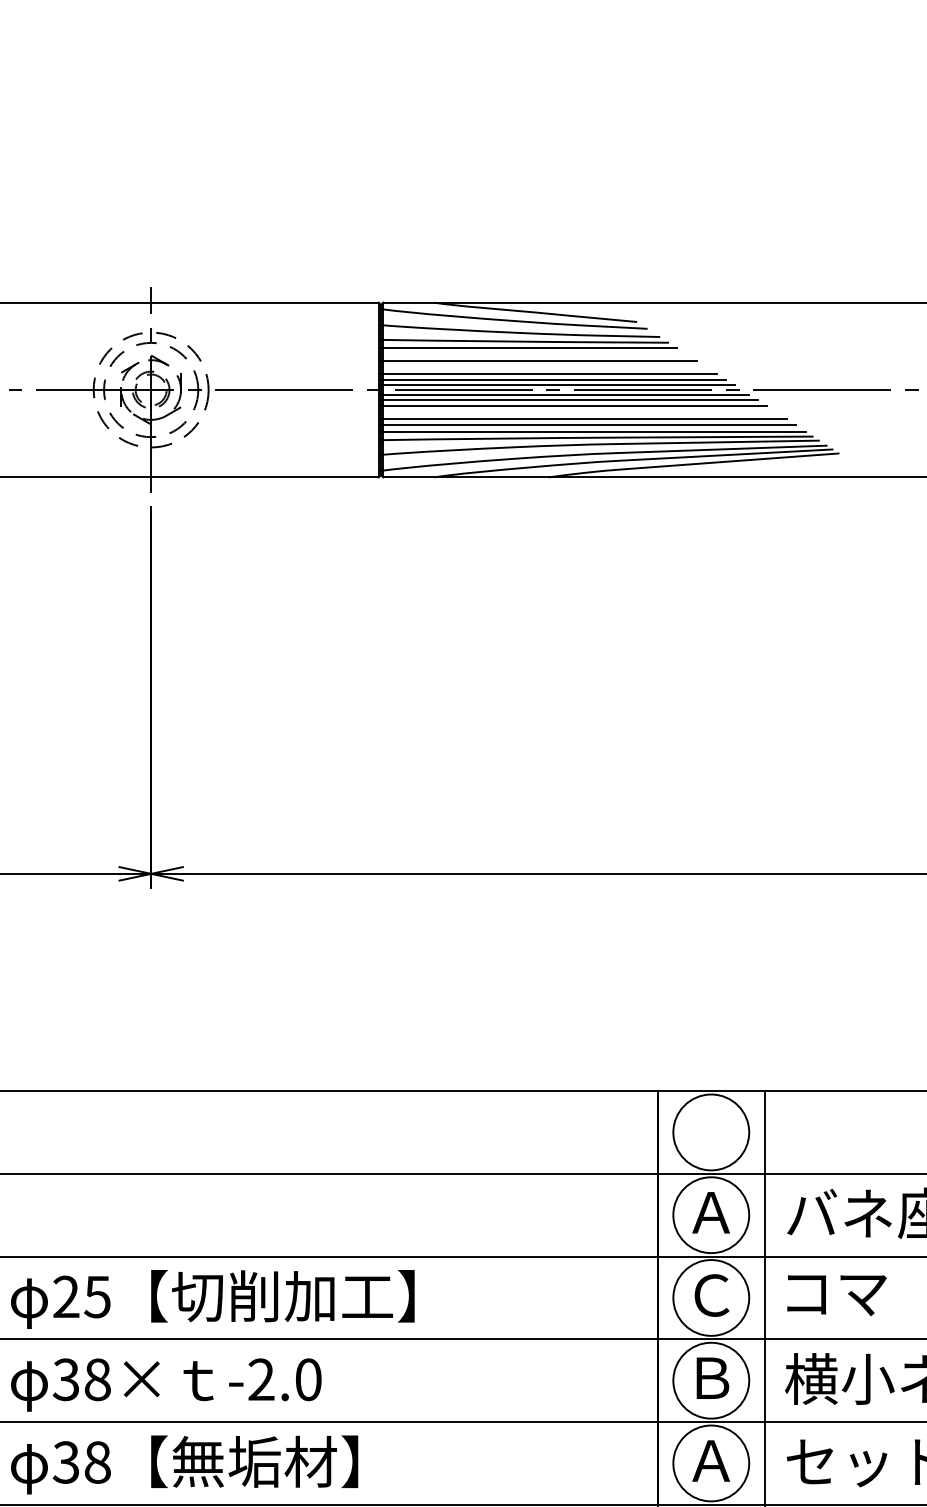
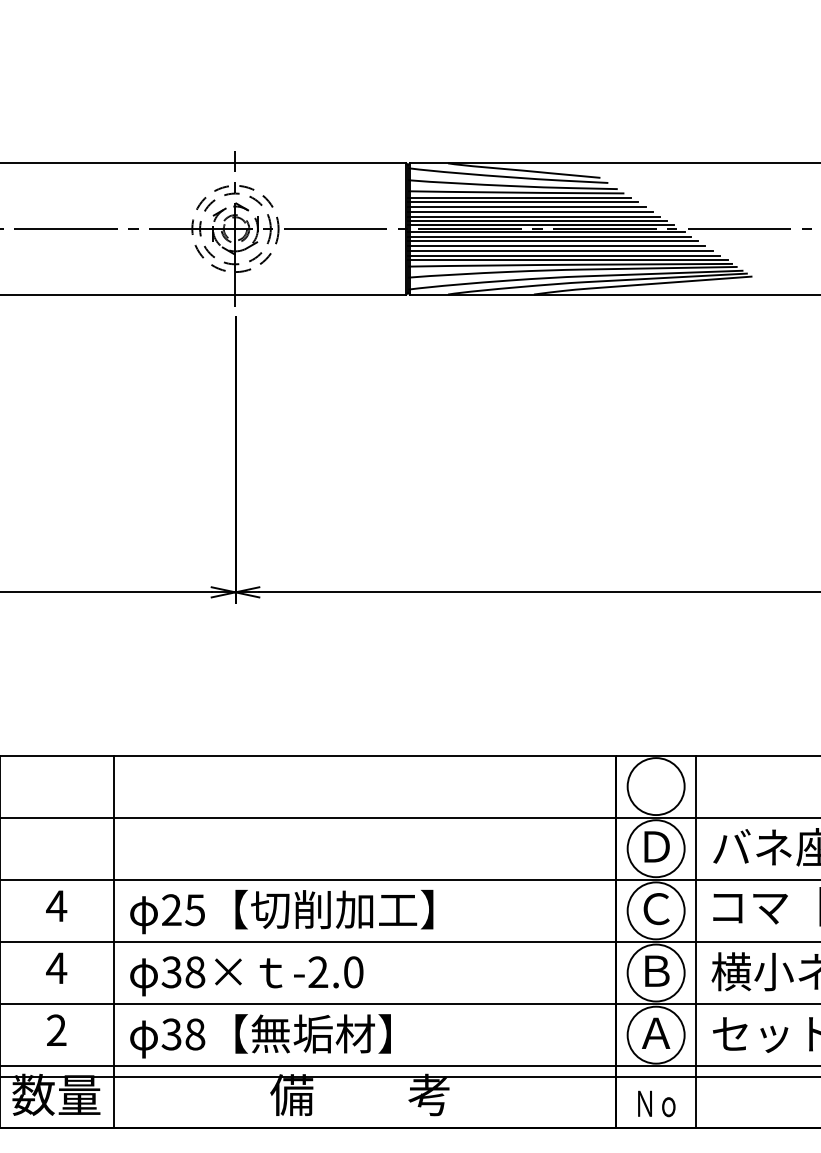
line: (534, 354) -> (523, 202), added
line: (543, 366) -> (530, 211), added
line: (578, 412) -> (556, 245), added
text: (711, 1212) -> (656, 846), Ａ -> Ｄ

